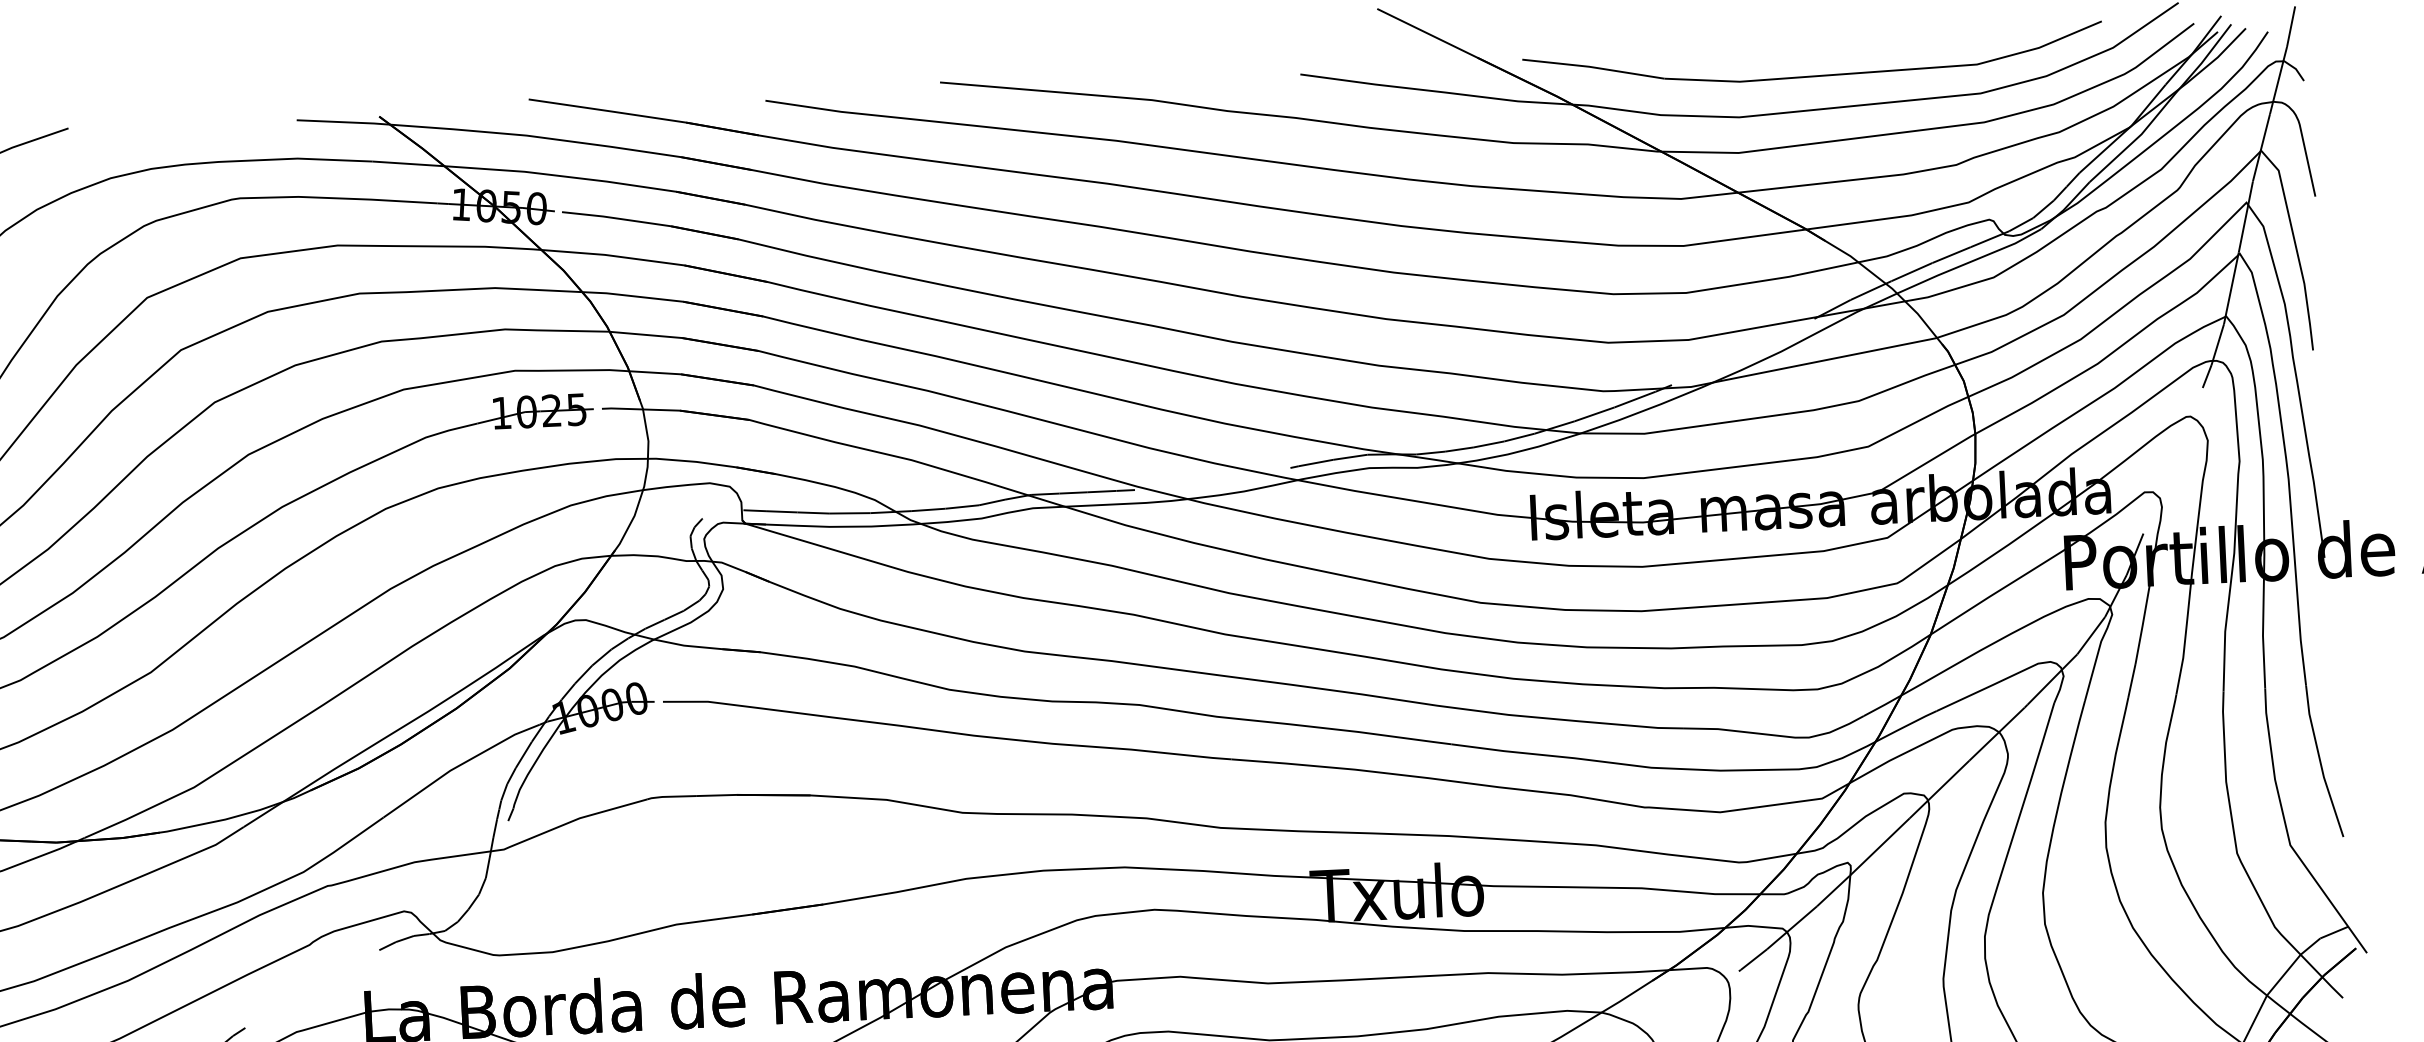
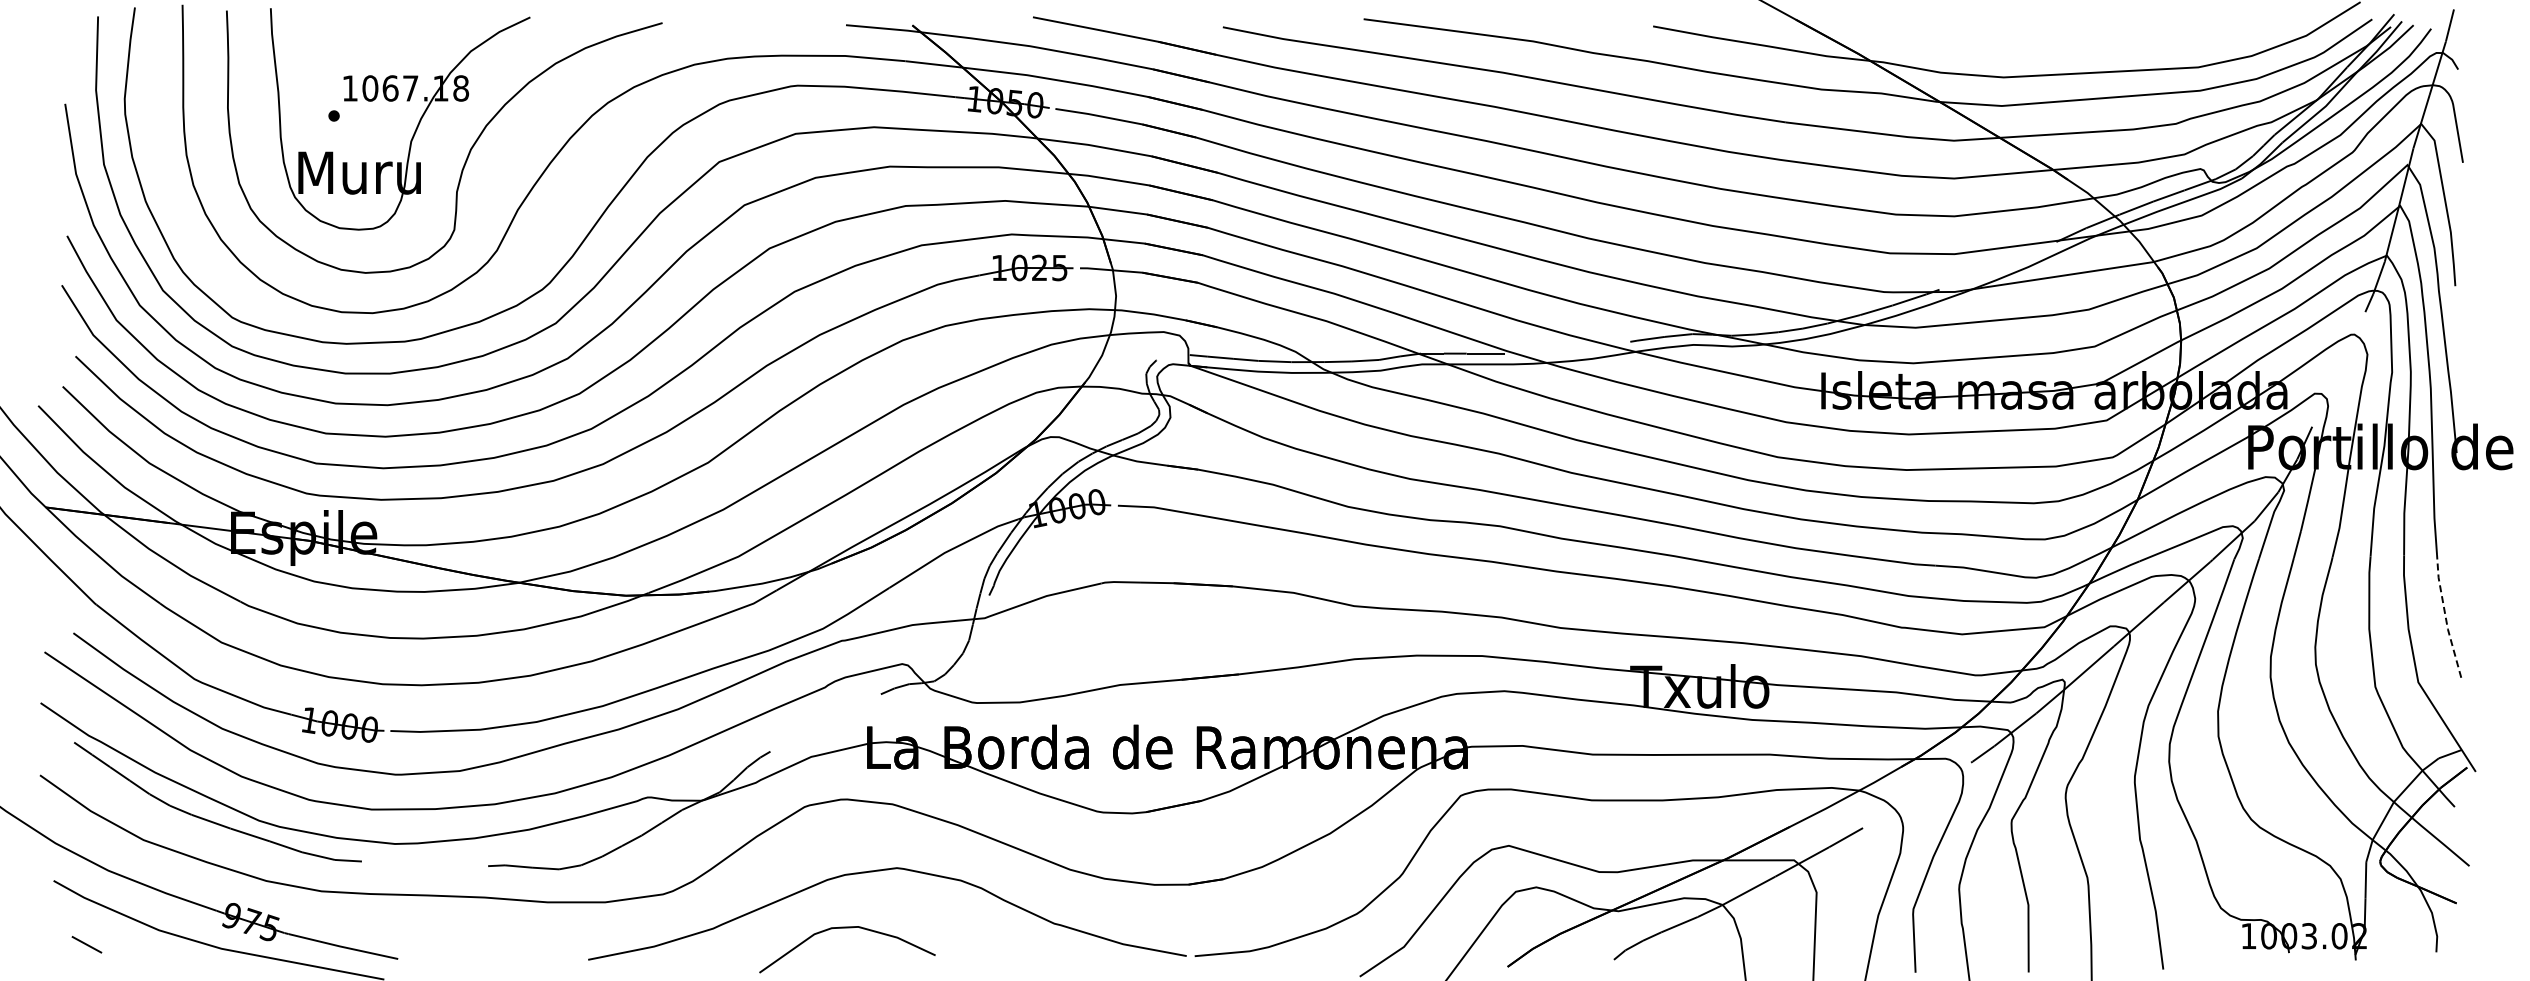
part: (1813, 75) -> (2064, 46), removed
line: (2320, 761) -> (2445, 616), solid -> dashed

